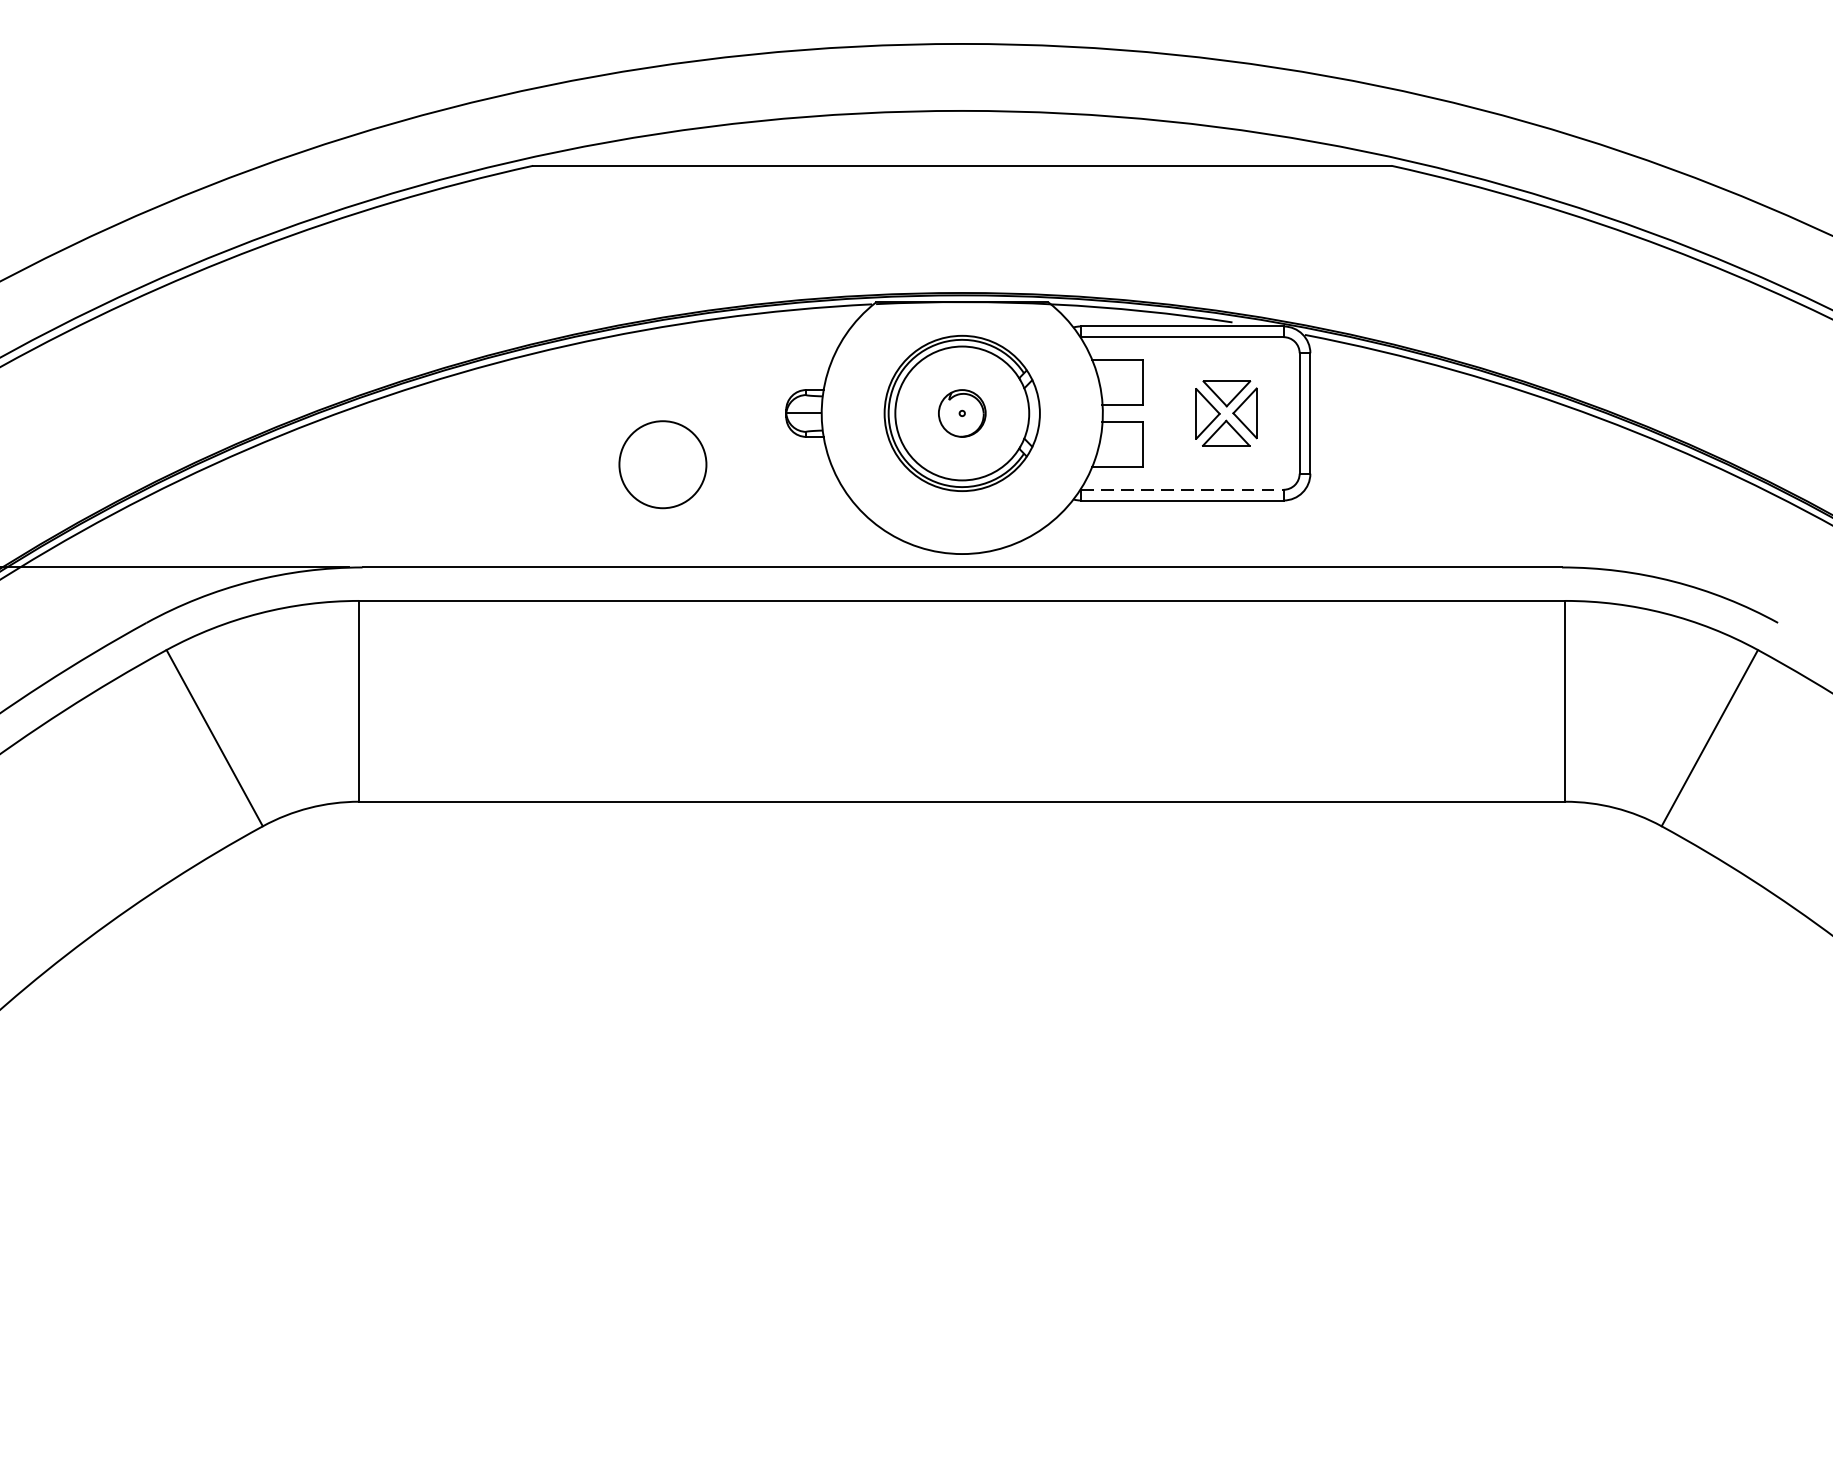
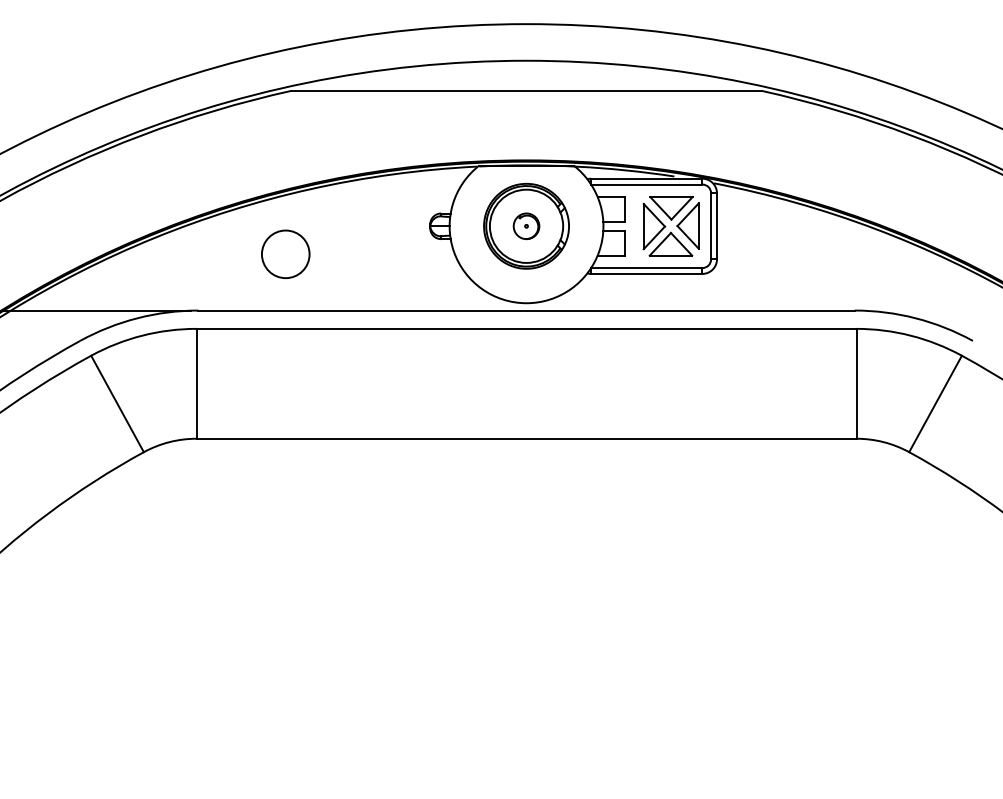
part: (1225, 413) -> (670, 226), size x1.67
circle: (662, 463) -> (285, 253), moved
line: (1183, 490) -> (647, 268), dashed -> solid

